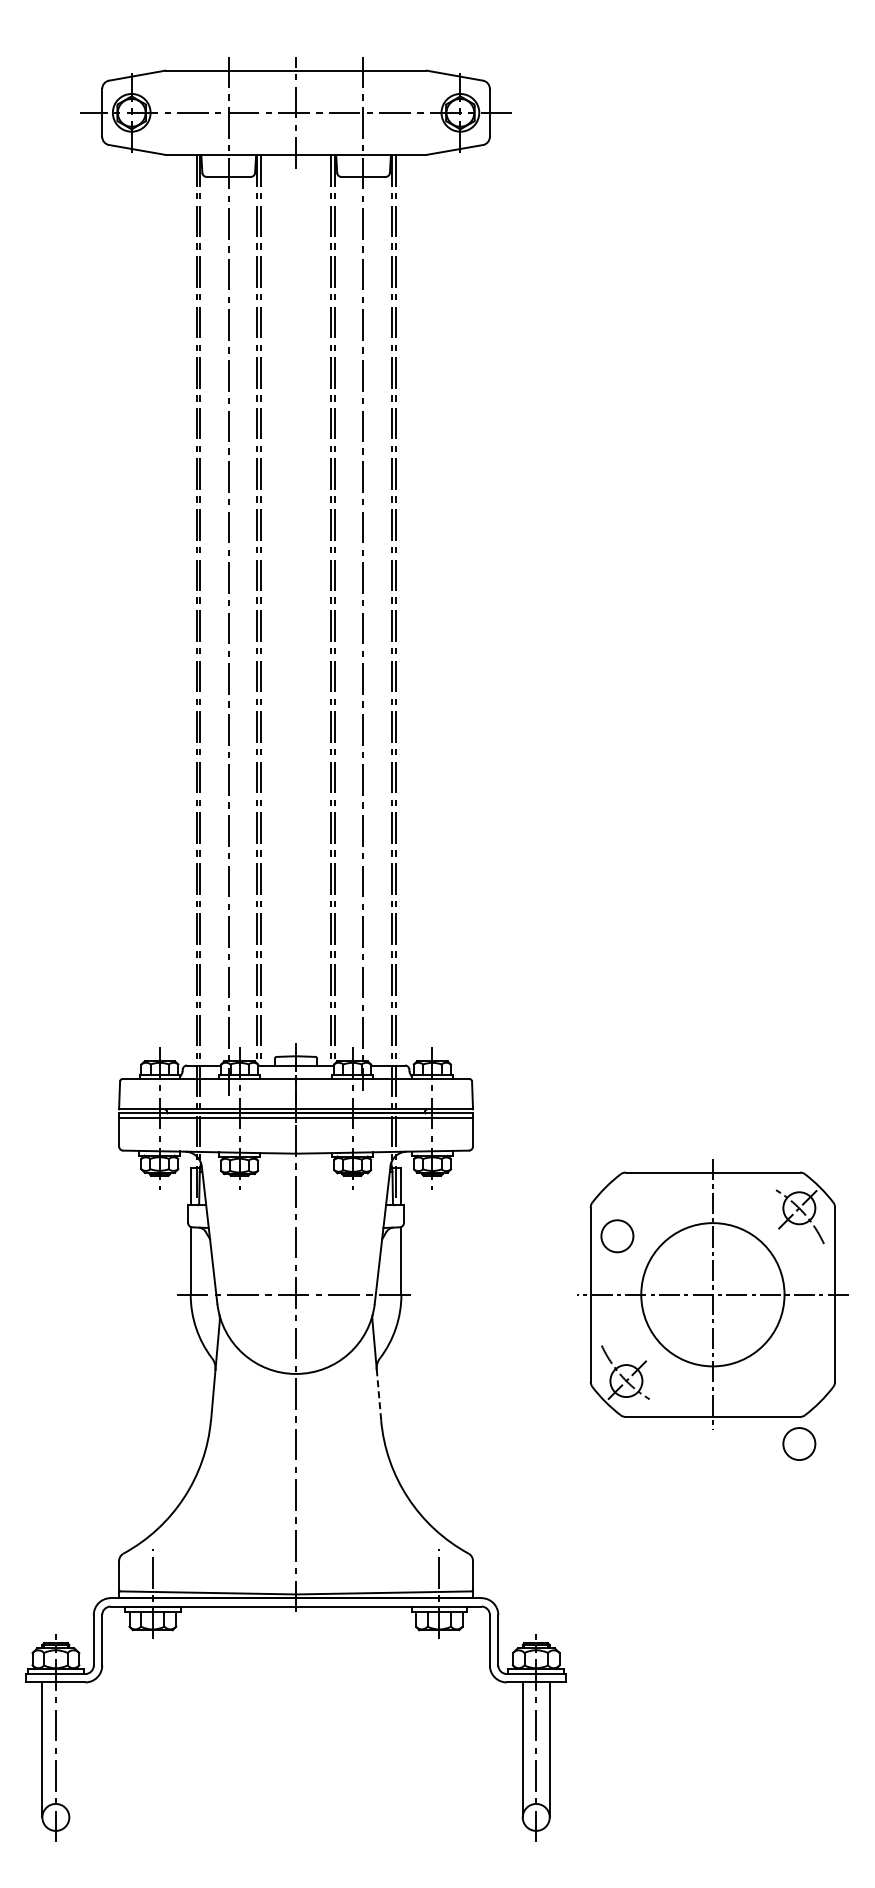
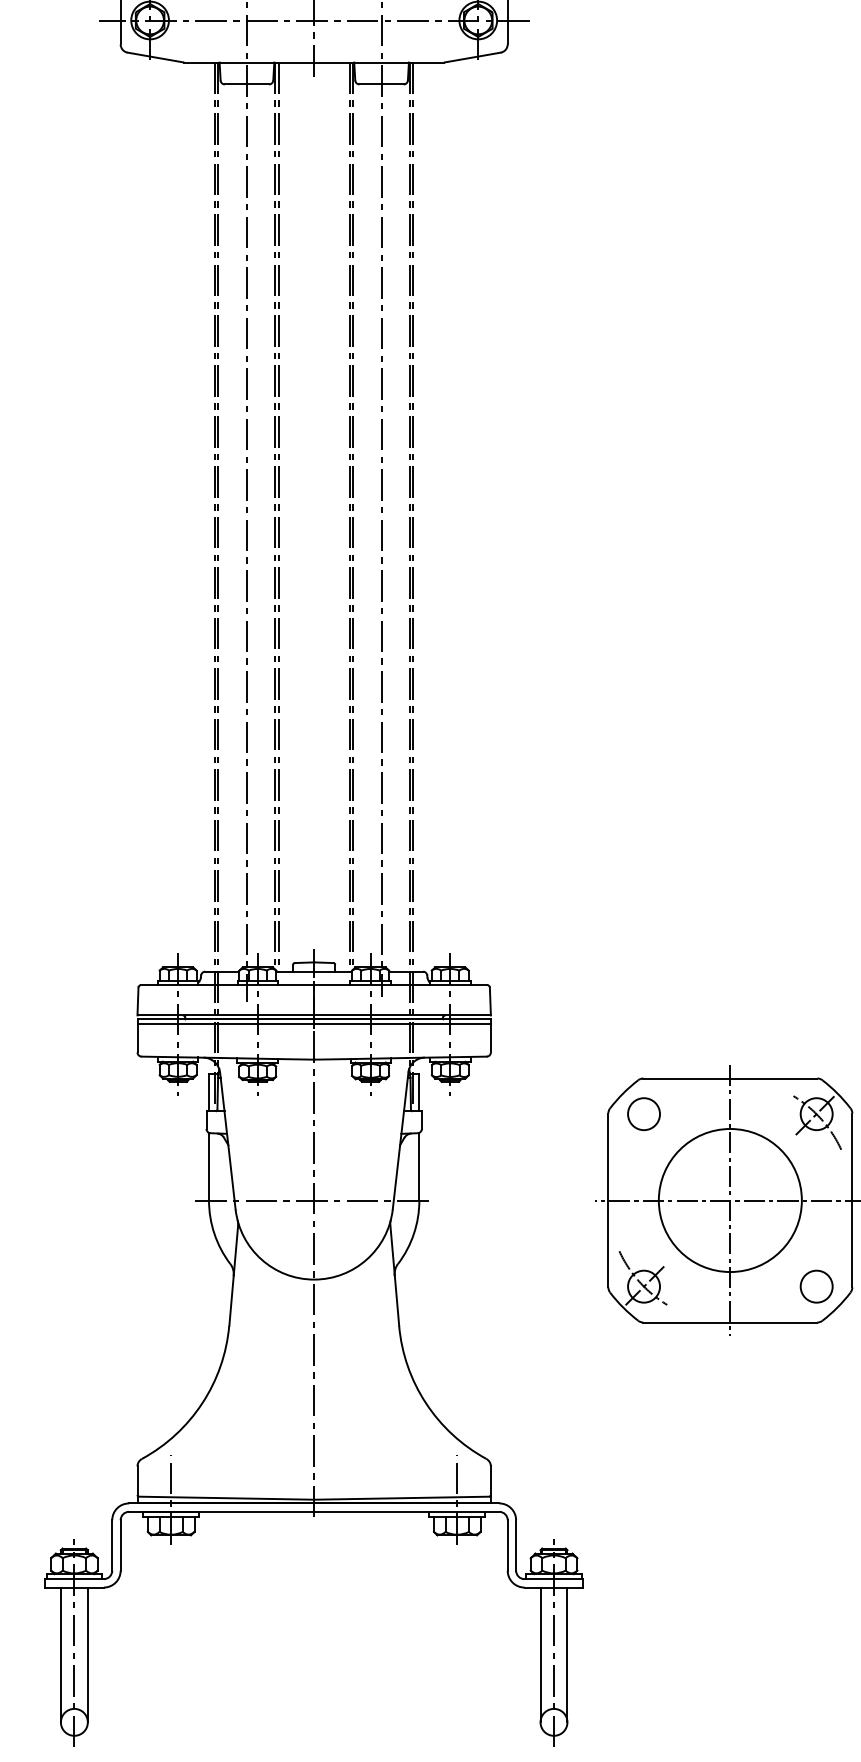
circle: (617, 1236) -> (644, 1114), moved
line: (378, 1394) -> (396, 1300), dashed -> solid
circle: (799, 1443) -> (816, 1286), moved
line: (69, 1749) -> (87, 1654), added

